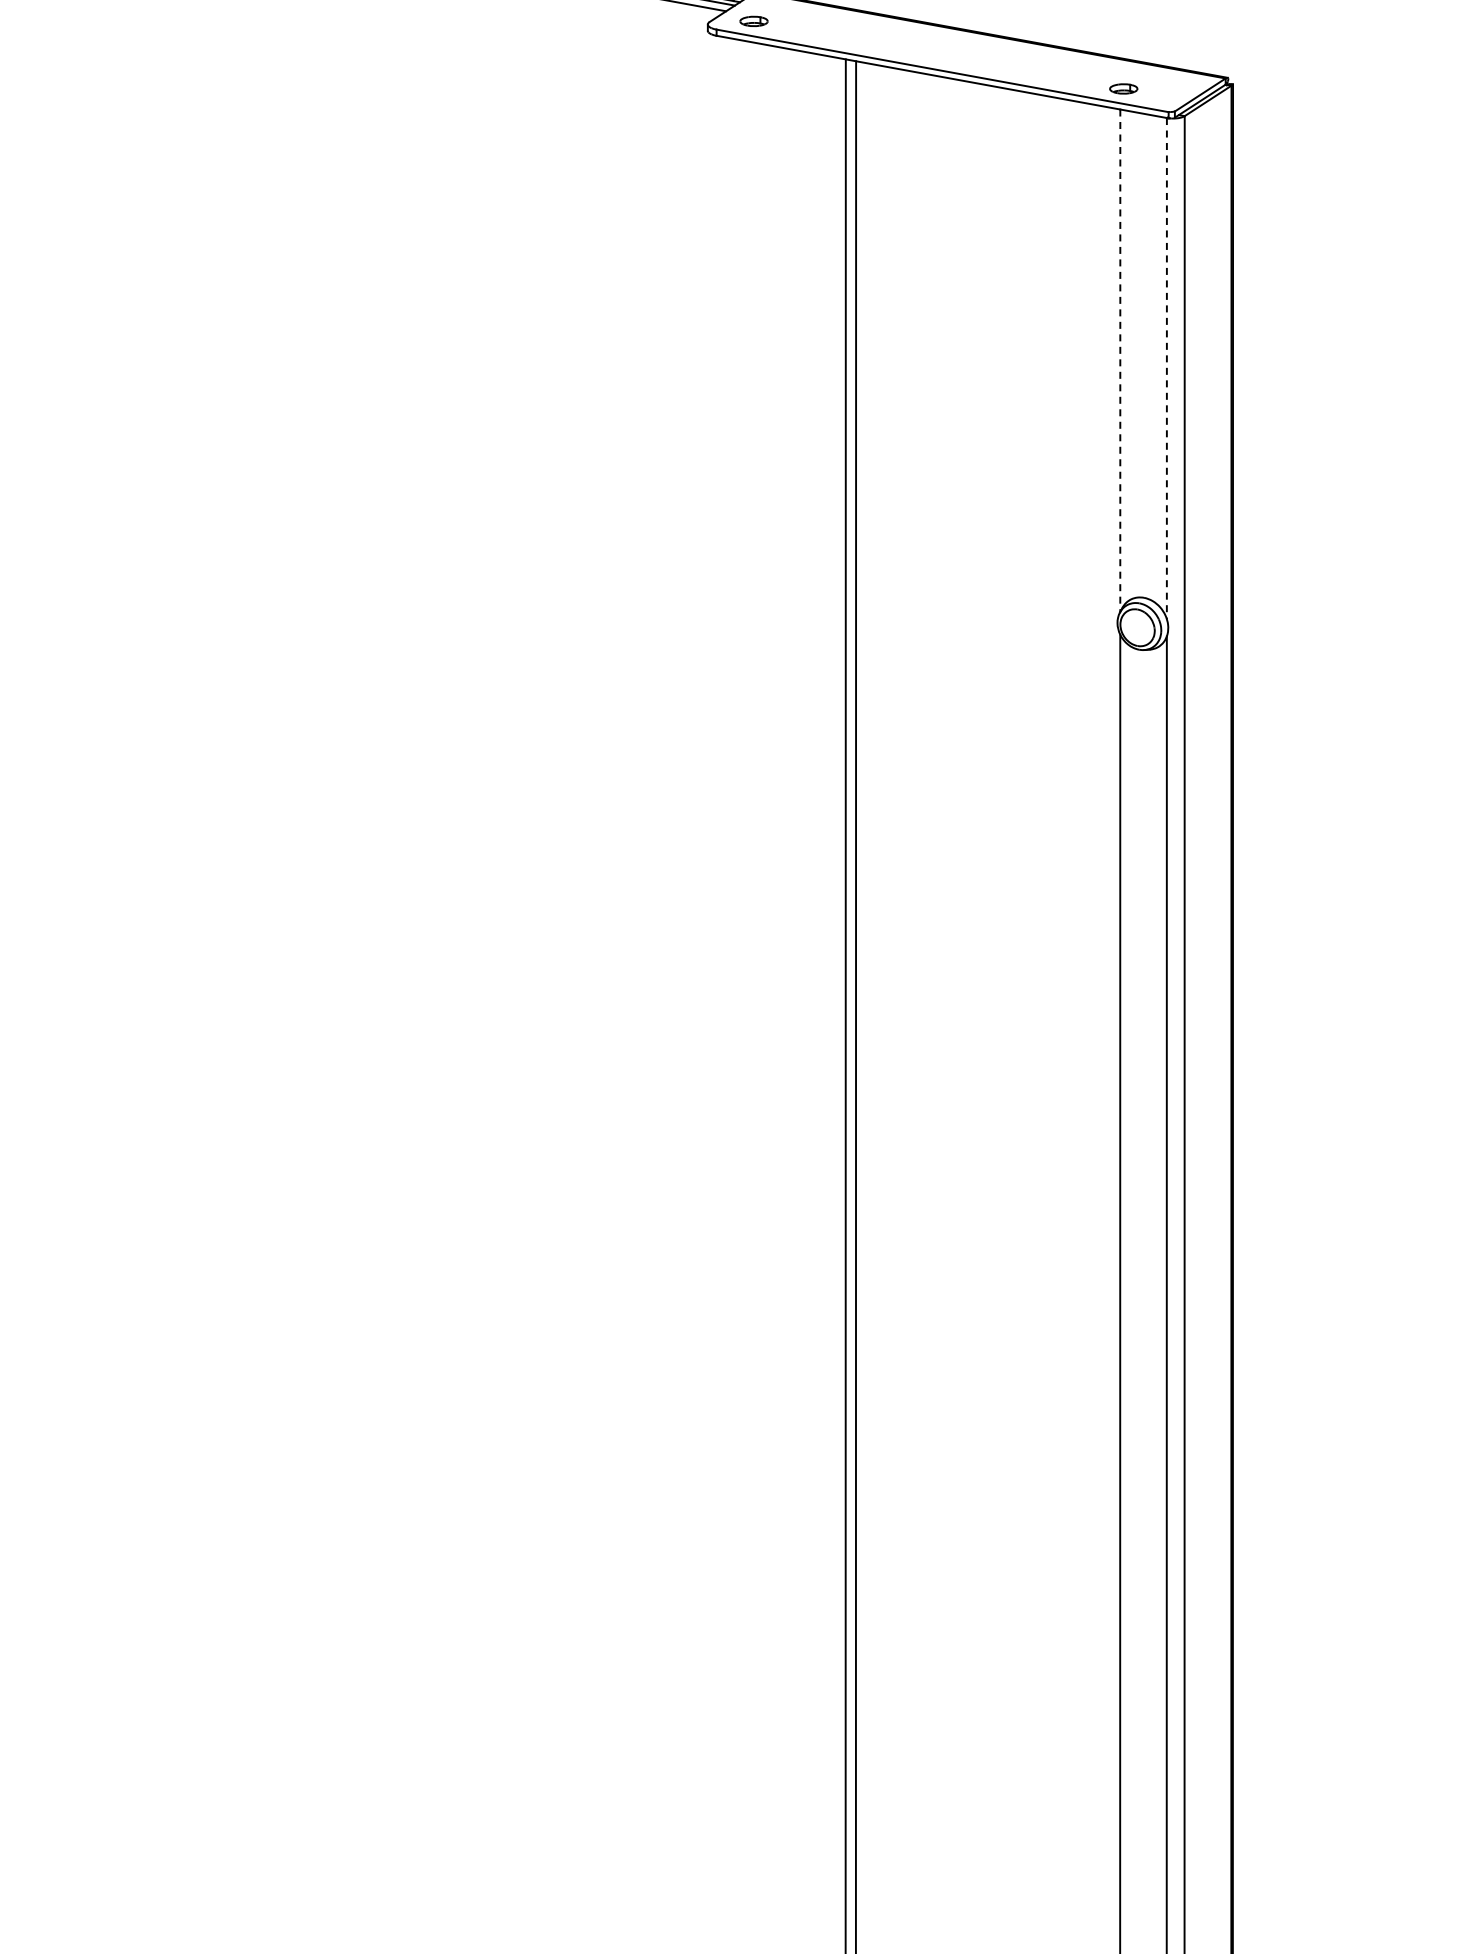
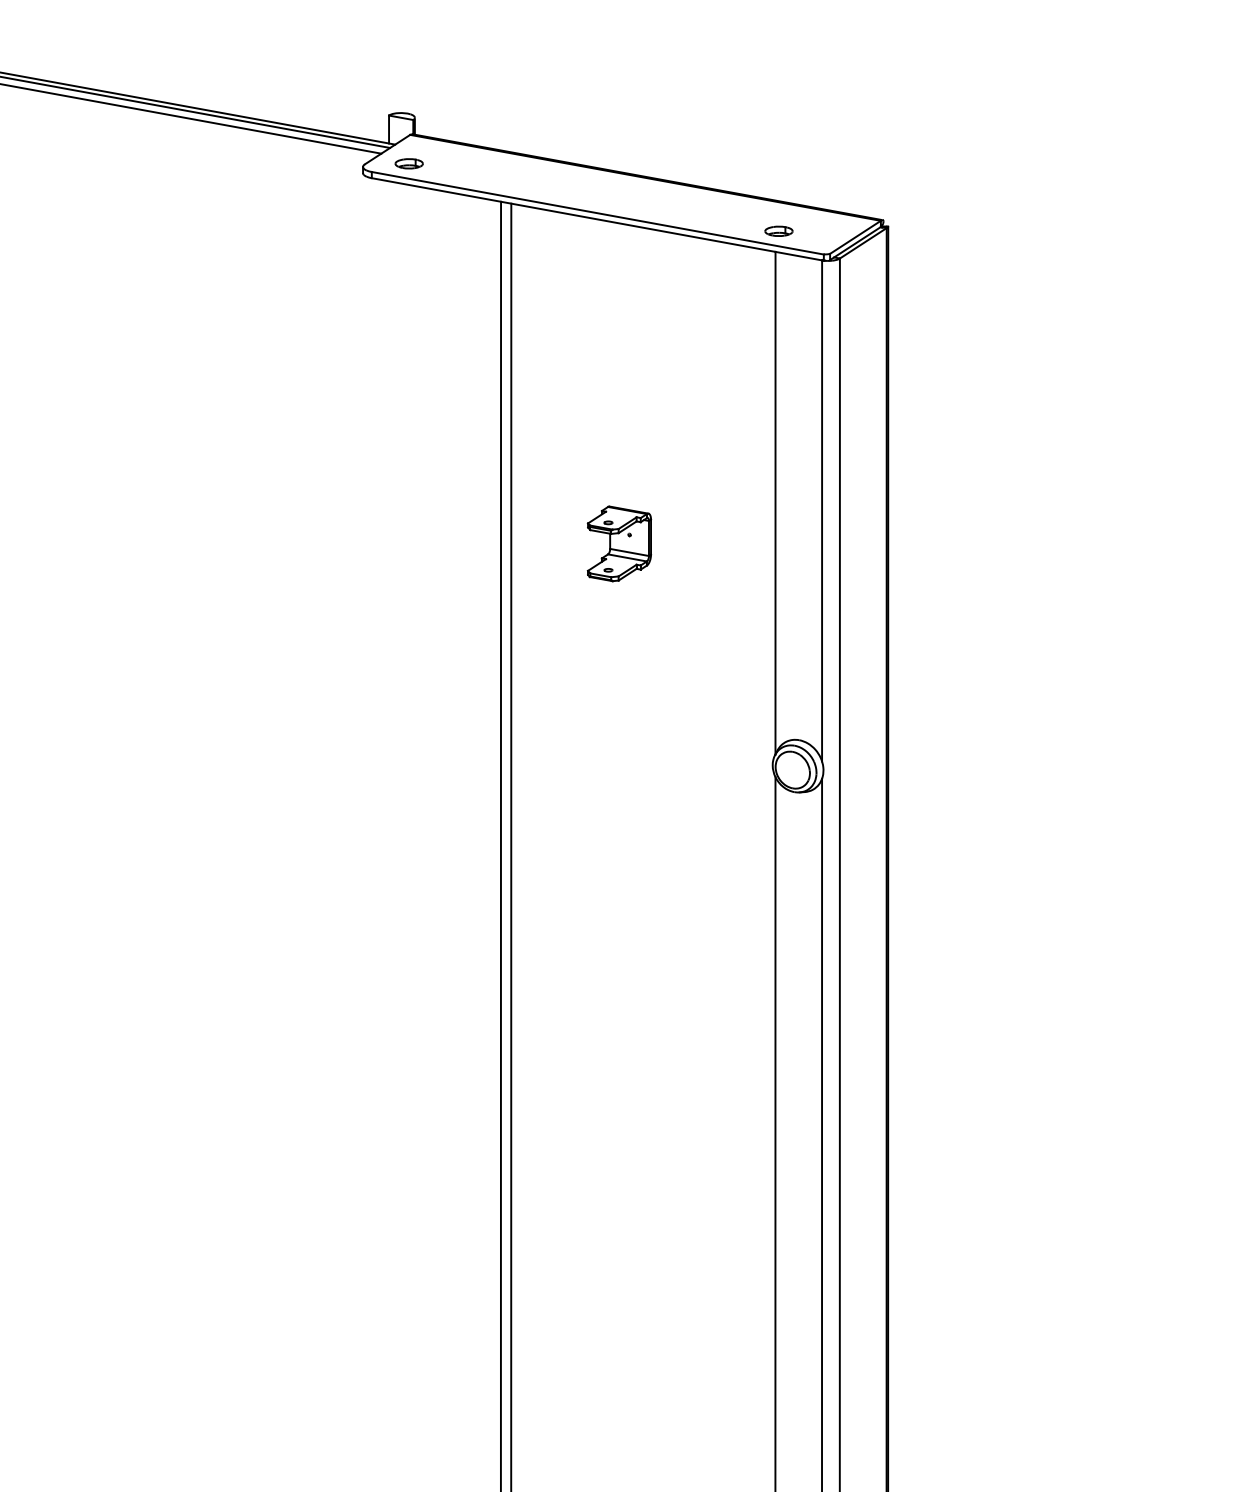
line: (1120, 361) -> (775, 503), dashed -> solid
line: (1166, 368) -> (821, 510), dashed -> solid
part: (963, 401) -> (618, 543), added

